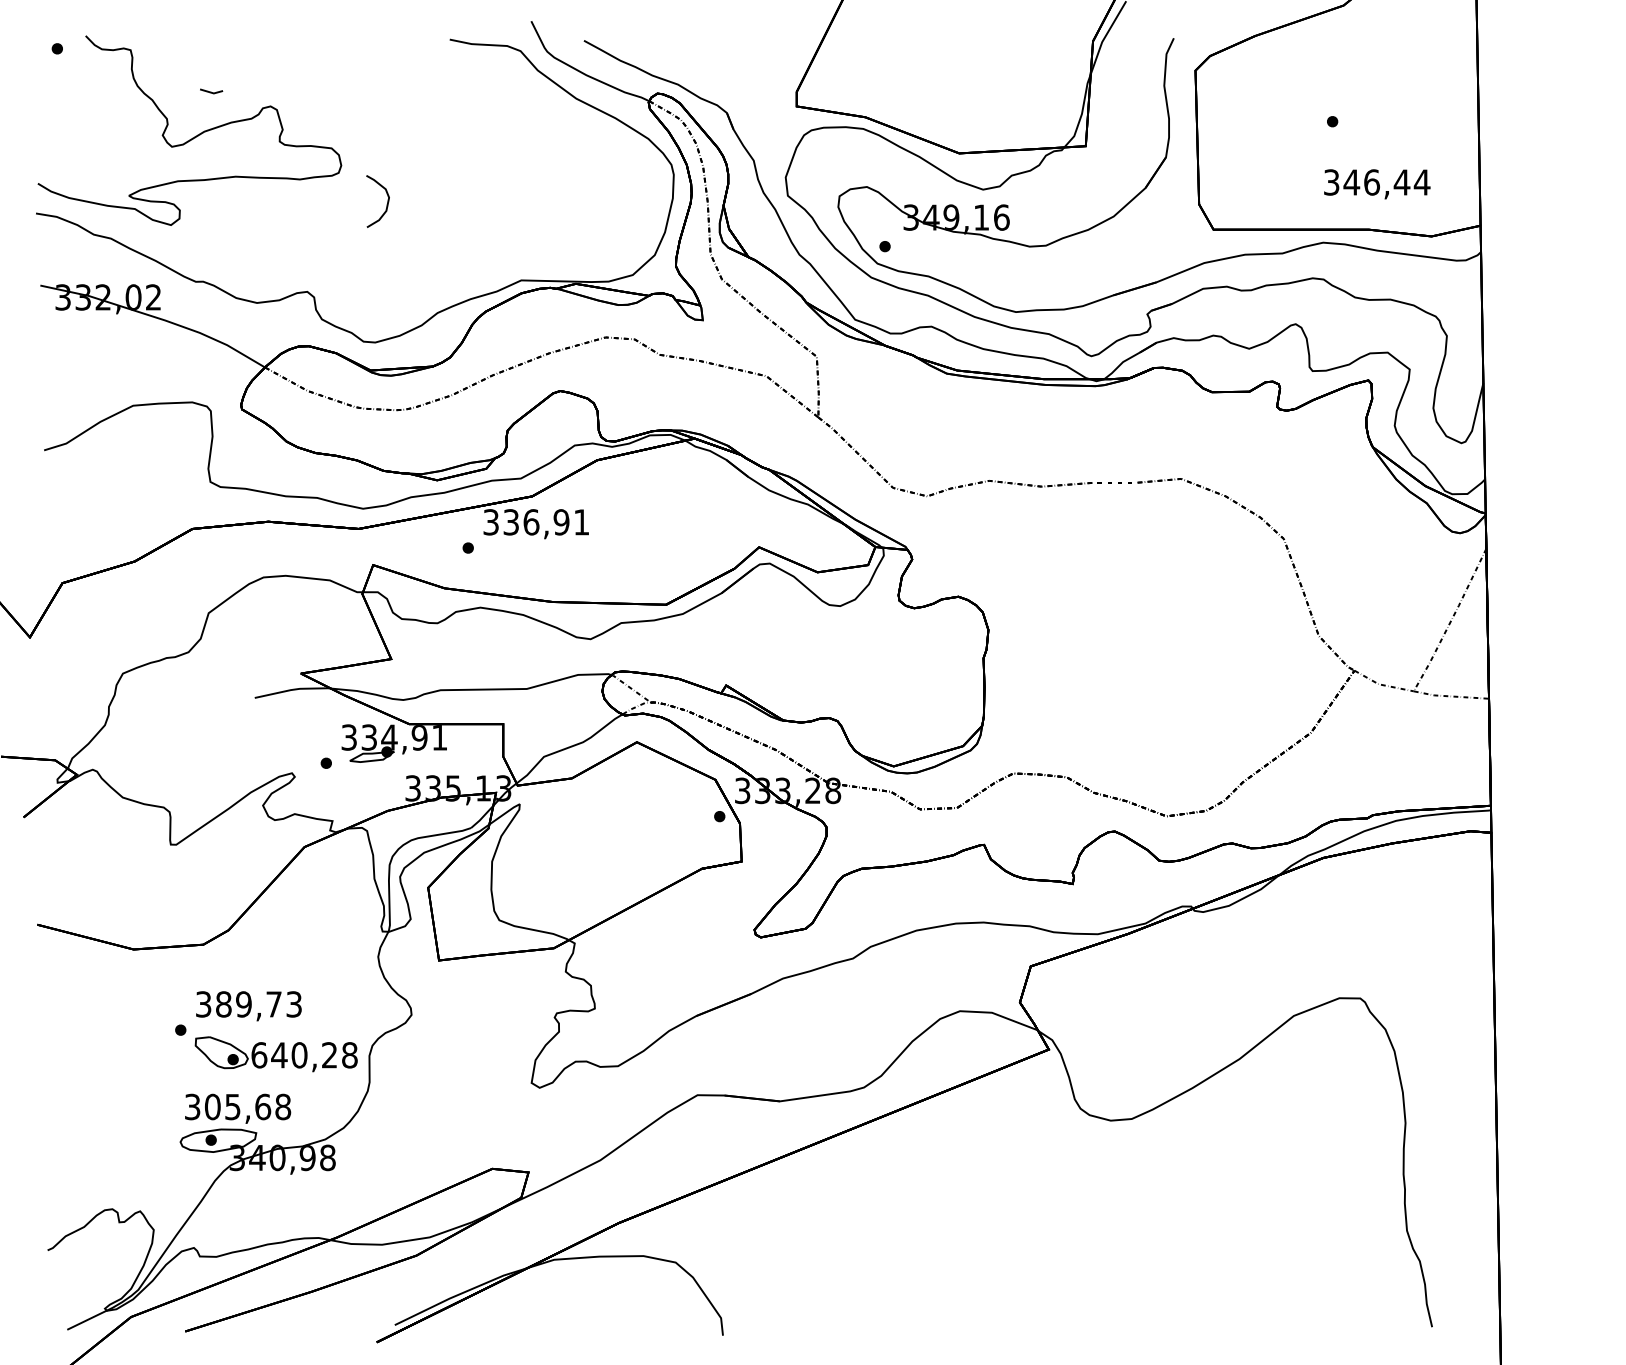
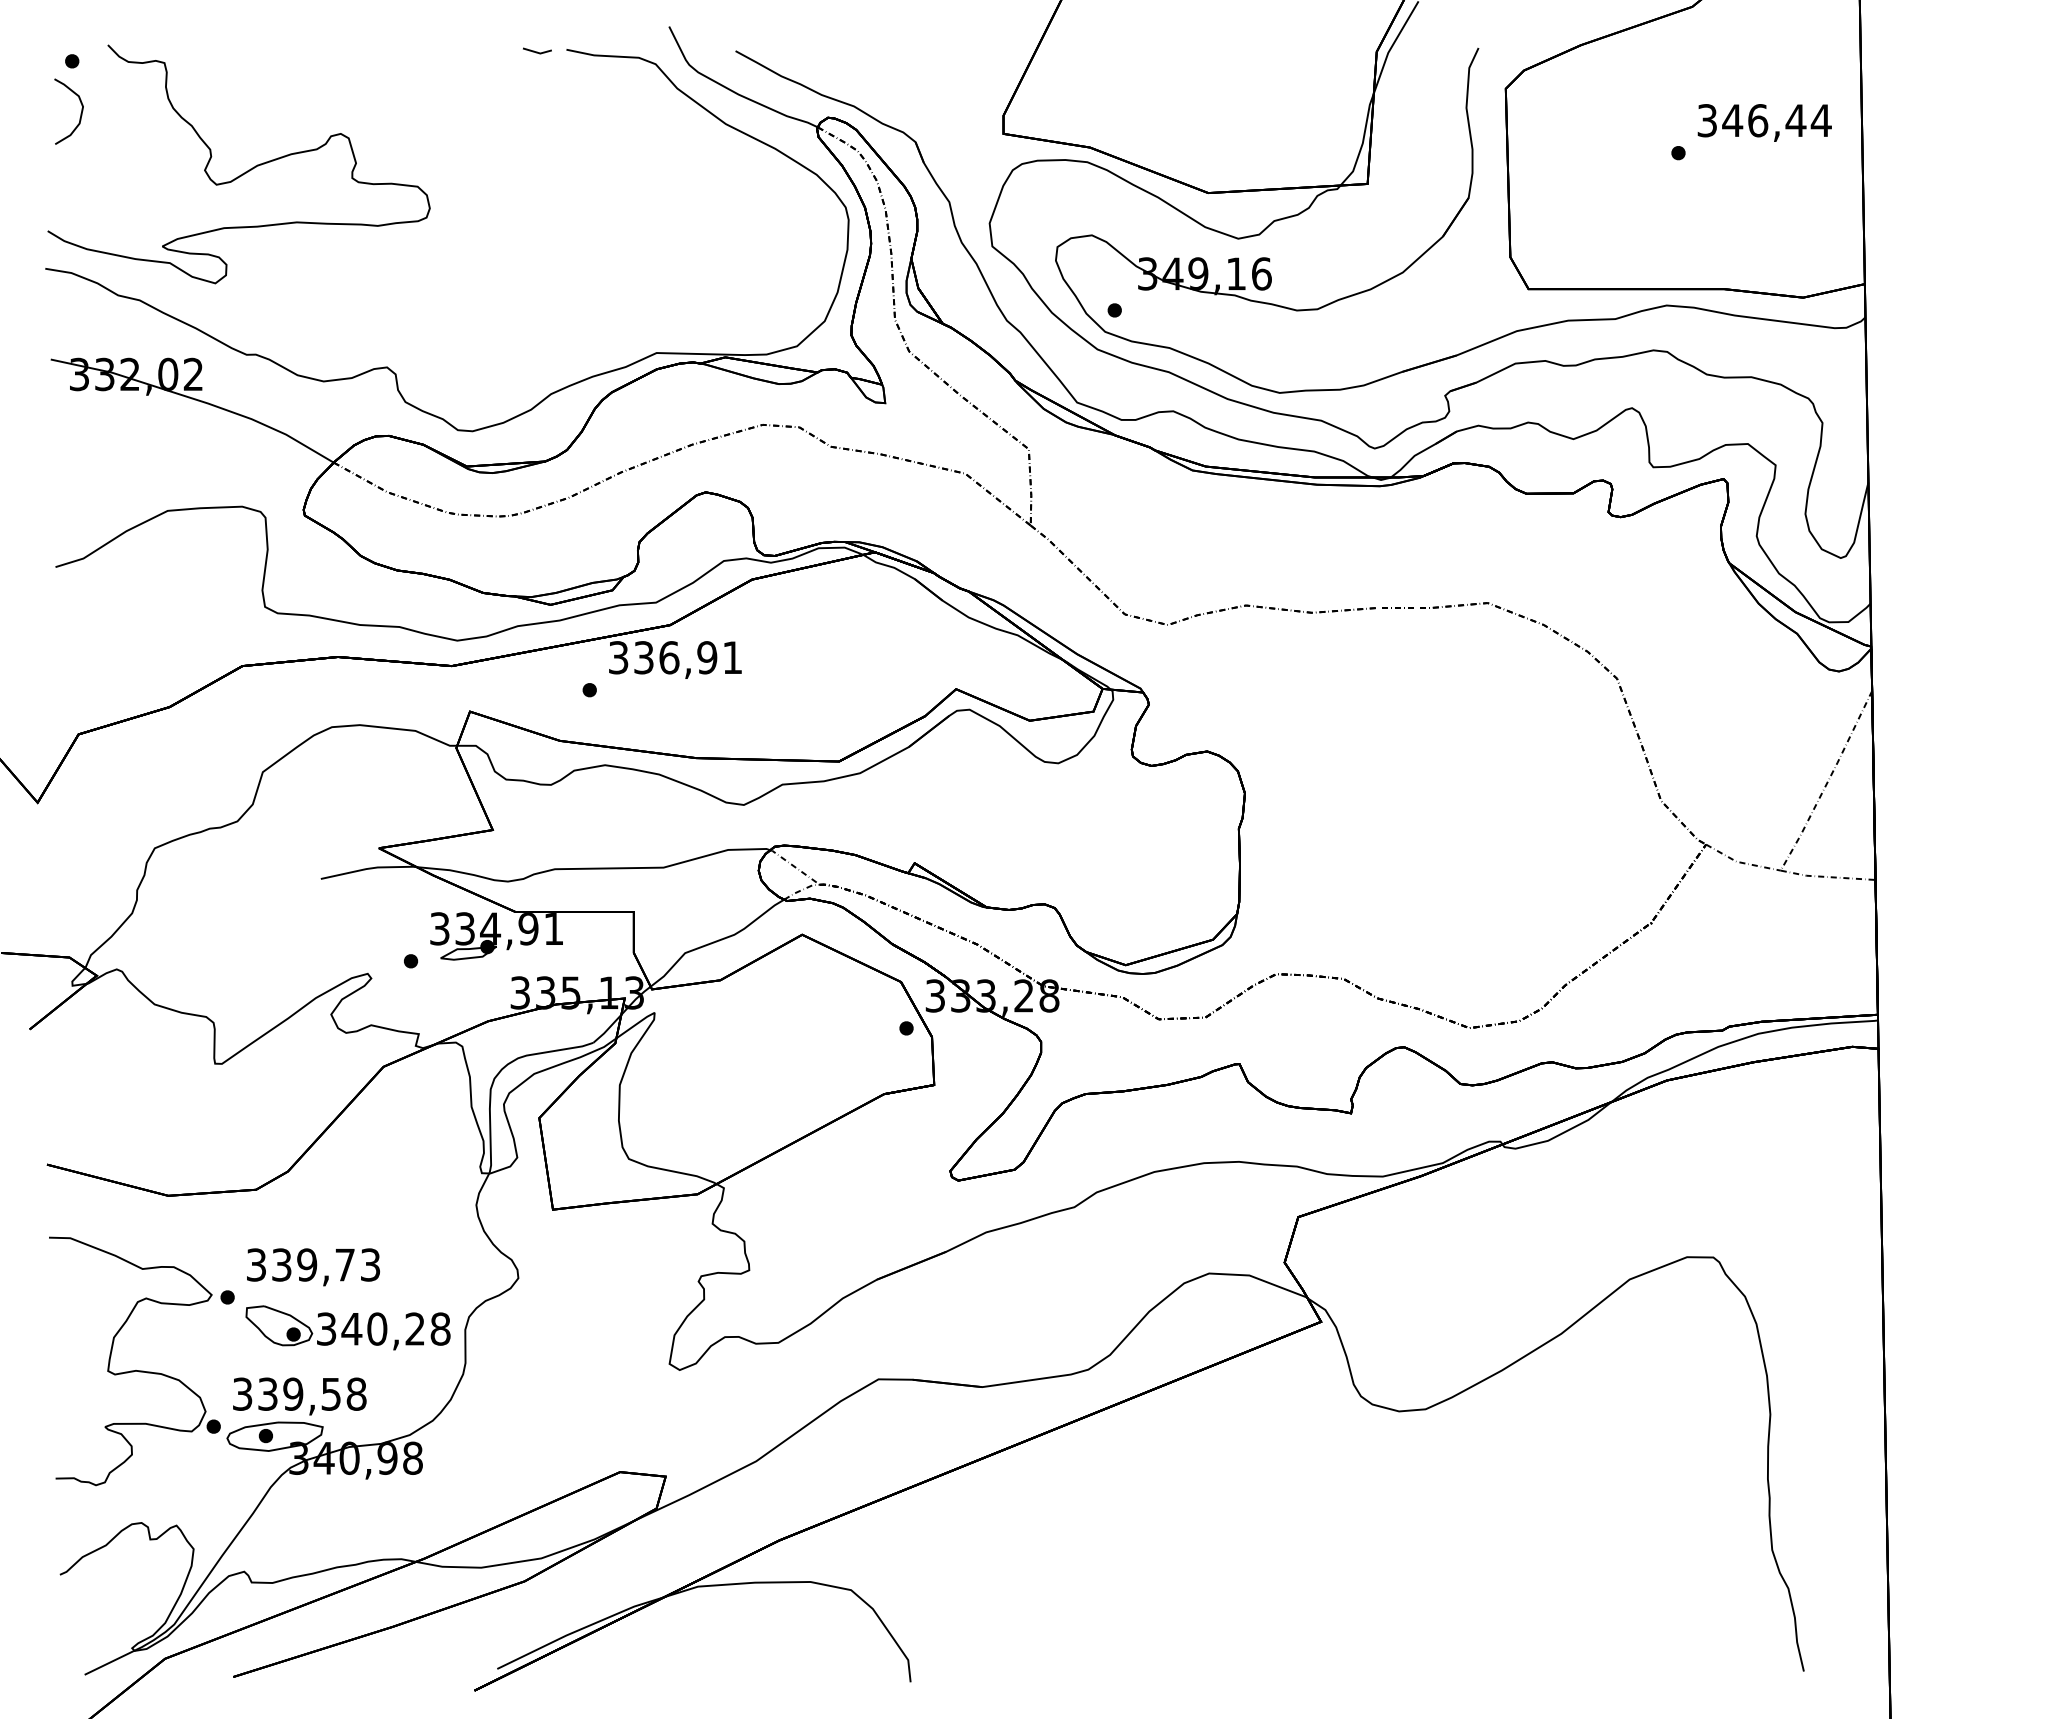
line: (211, 91) -> (537, 51), moved
text: (1377, 183) -> (1764, 122), moved
curve: (387, 202) -> (80, 113), moved
text: (223, 1004) -> (281, 1264), 389,73 -> 339,73
text: (259, 1054) -> (326, 1328), 640,28 -> 340,28
part: (106, 1088) -> (134, 1370), added
text: (237, 1106) -> (299, 1393), 305,68 -> 339,58

